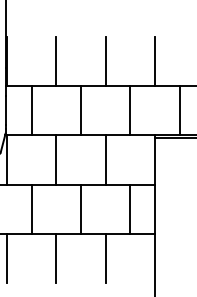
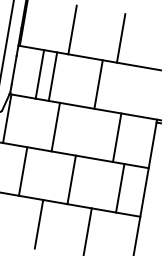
line: (80, 110) -> (52, 76), moved
line: (130, 110) -> (98, 84), moved
line: (105, 159) -> (117, 137), moved

